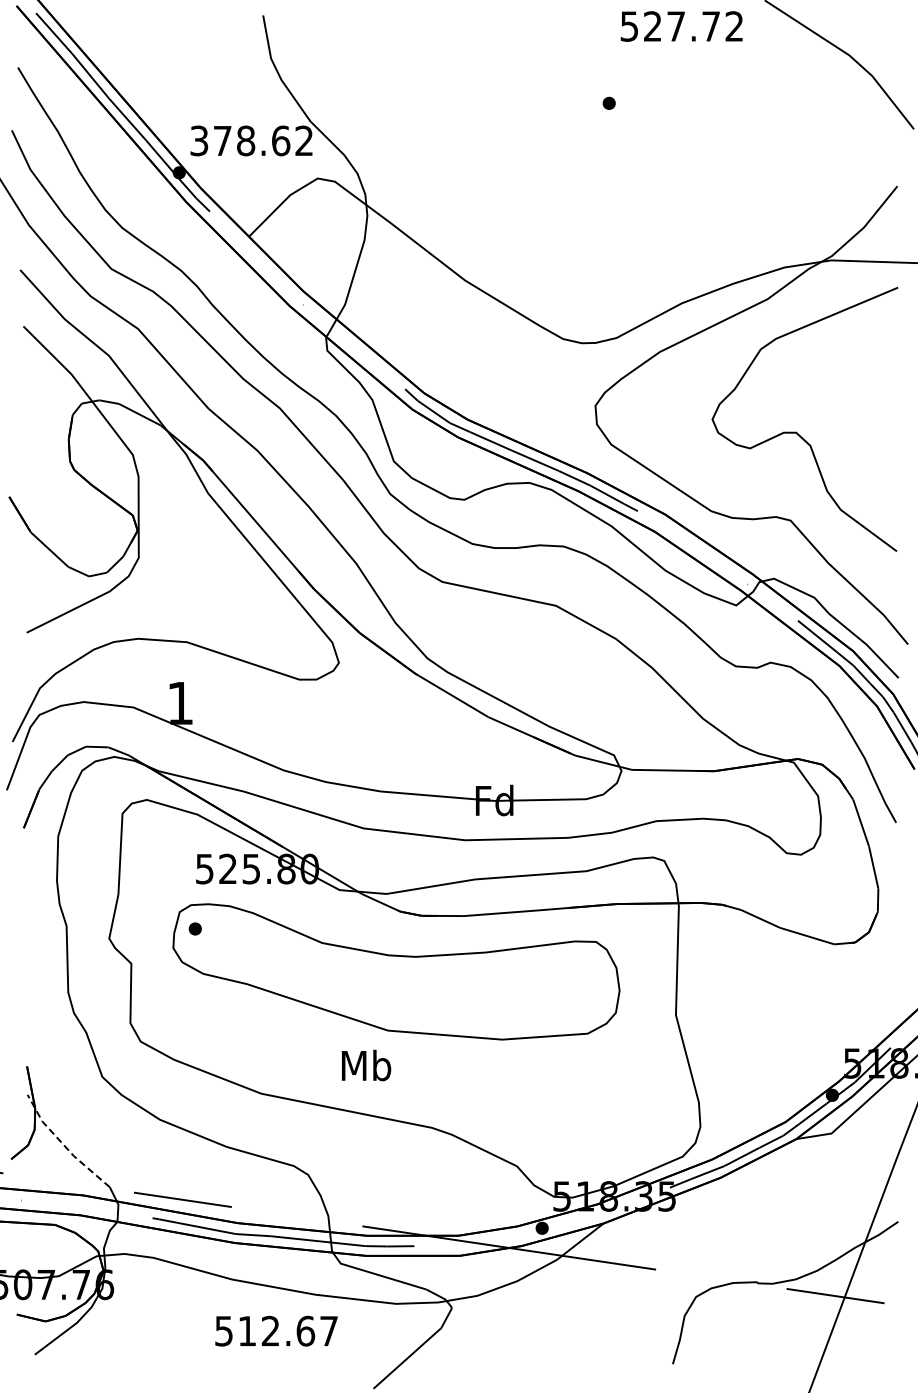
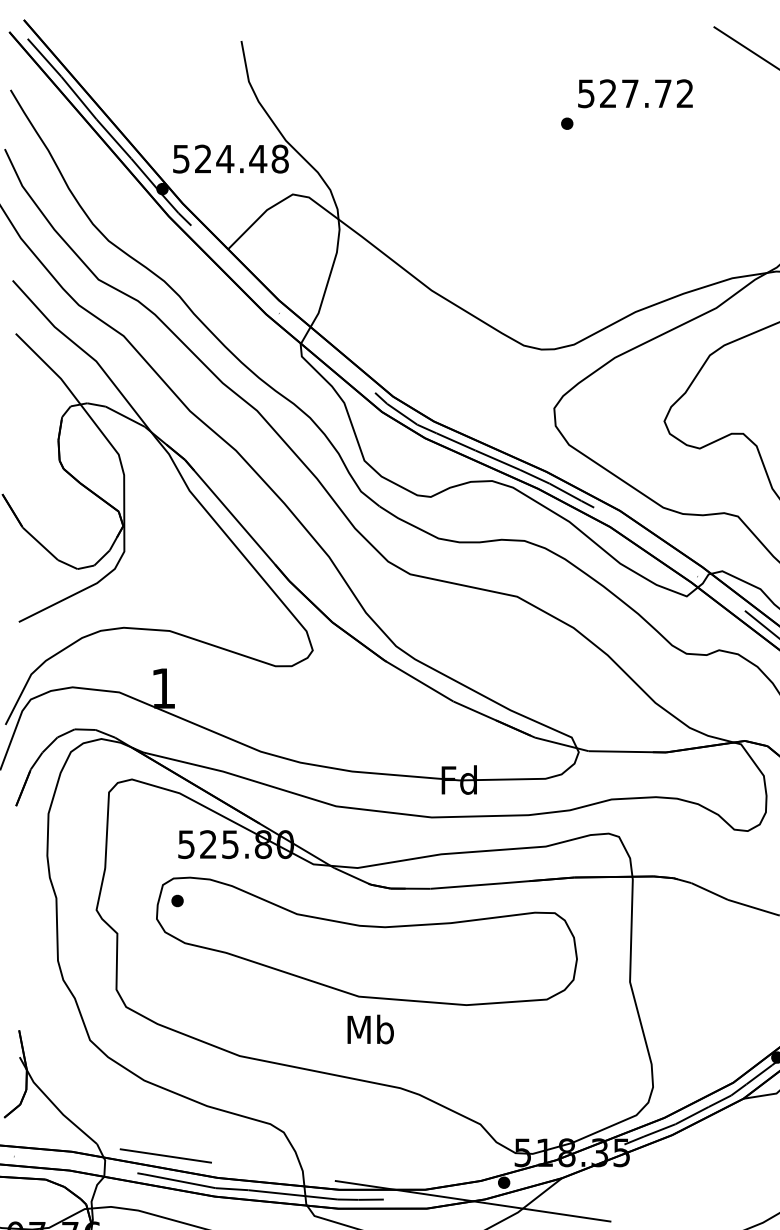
text: (681, 26) -> (635, 93), moved
text: (252, 140) -> (231, 158), 378.62 -> 524.48
text: (366, 1065) -> (370, 1029), moved
line: (63, 1145) -> (53, 1104), dashed -> solid

